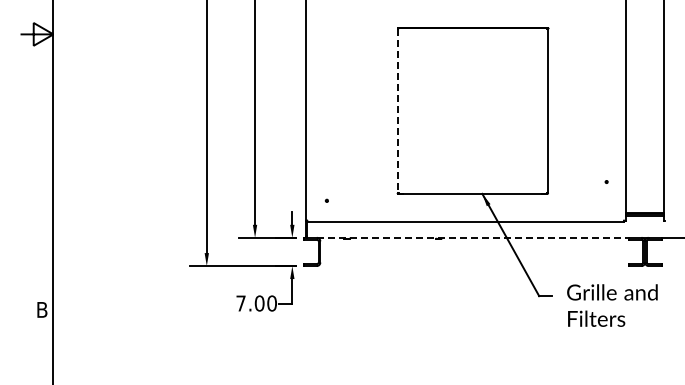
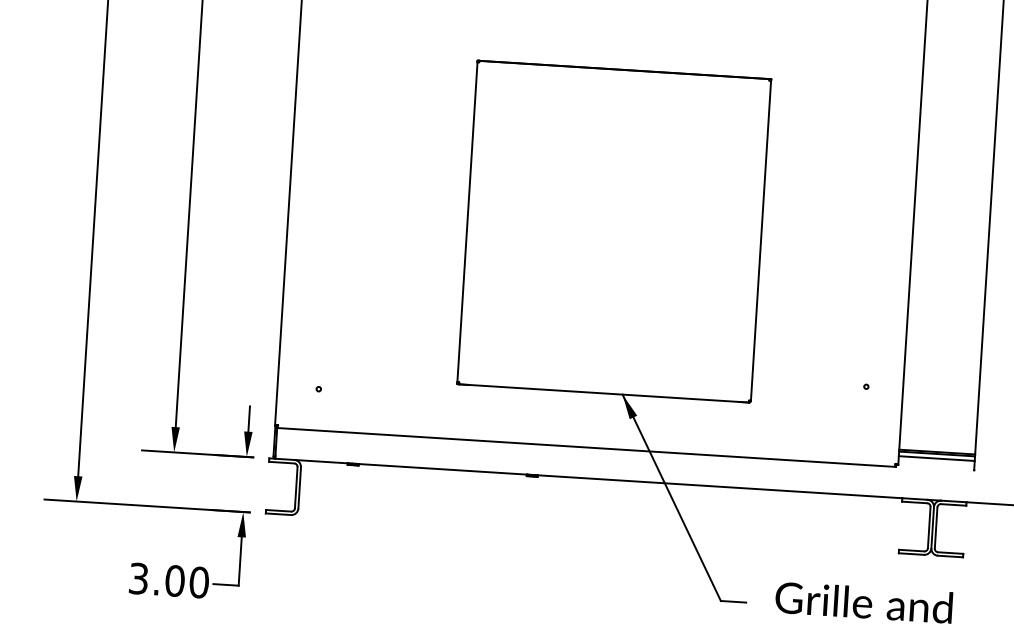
line: (397, 111) -> (467, 223), dashed -> solid
line: (472, 237) -> (598, 478), dashed -> solid
text: (240, 303) -> (137, 578), 7.00 -> 3.00

